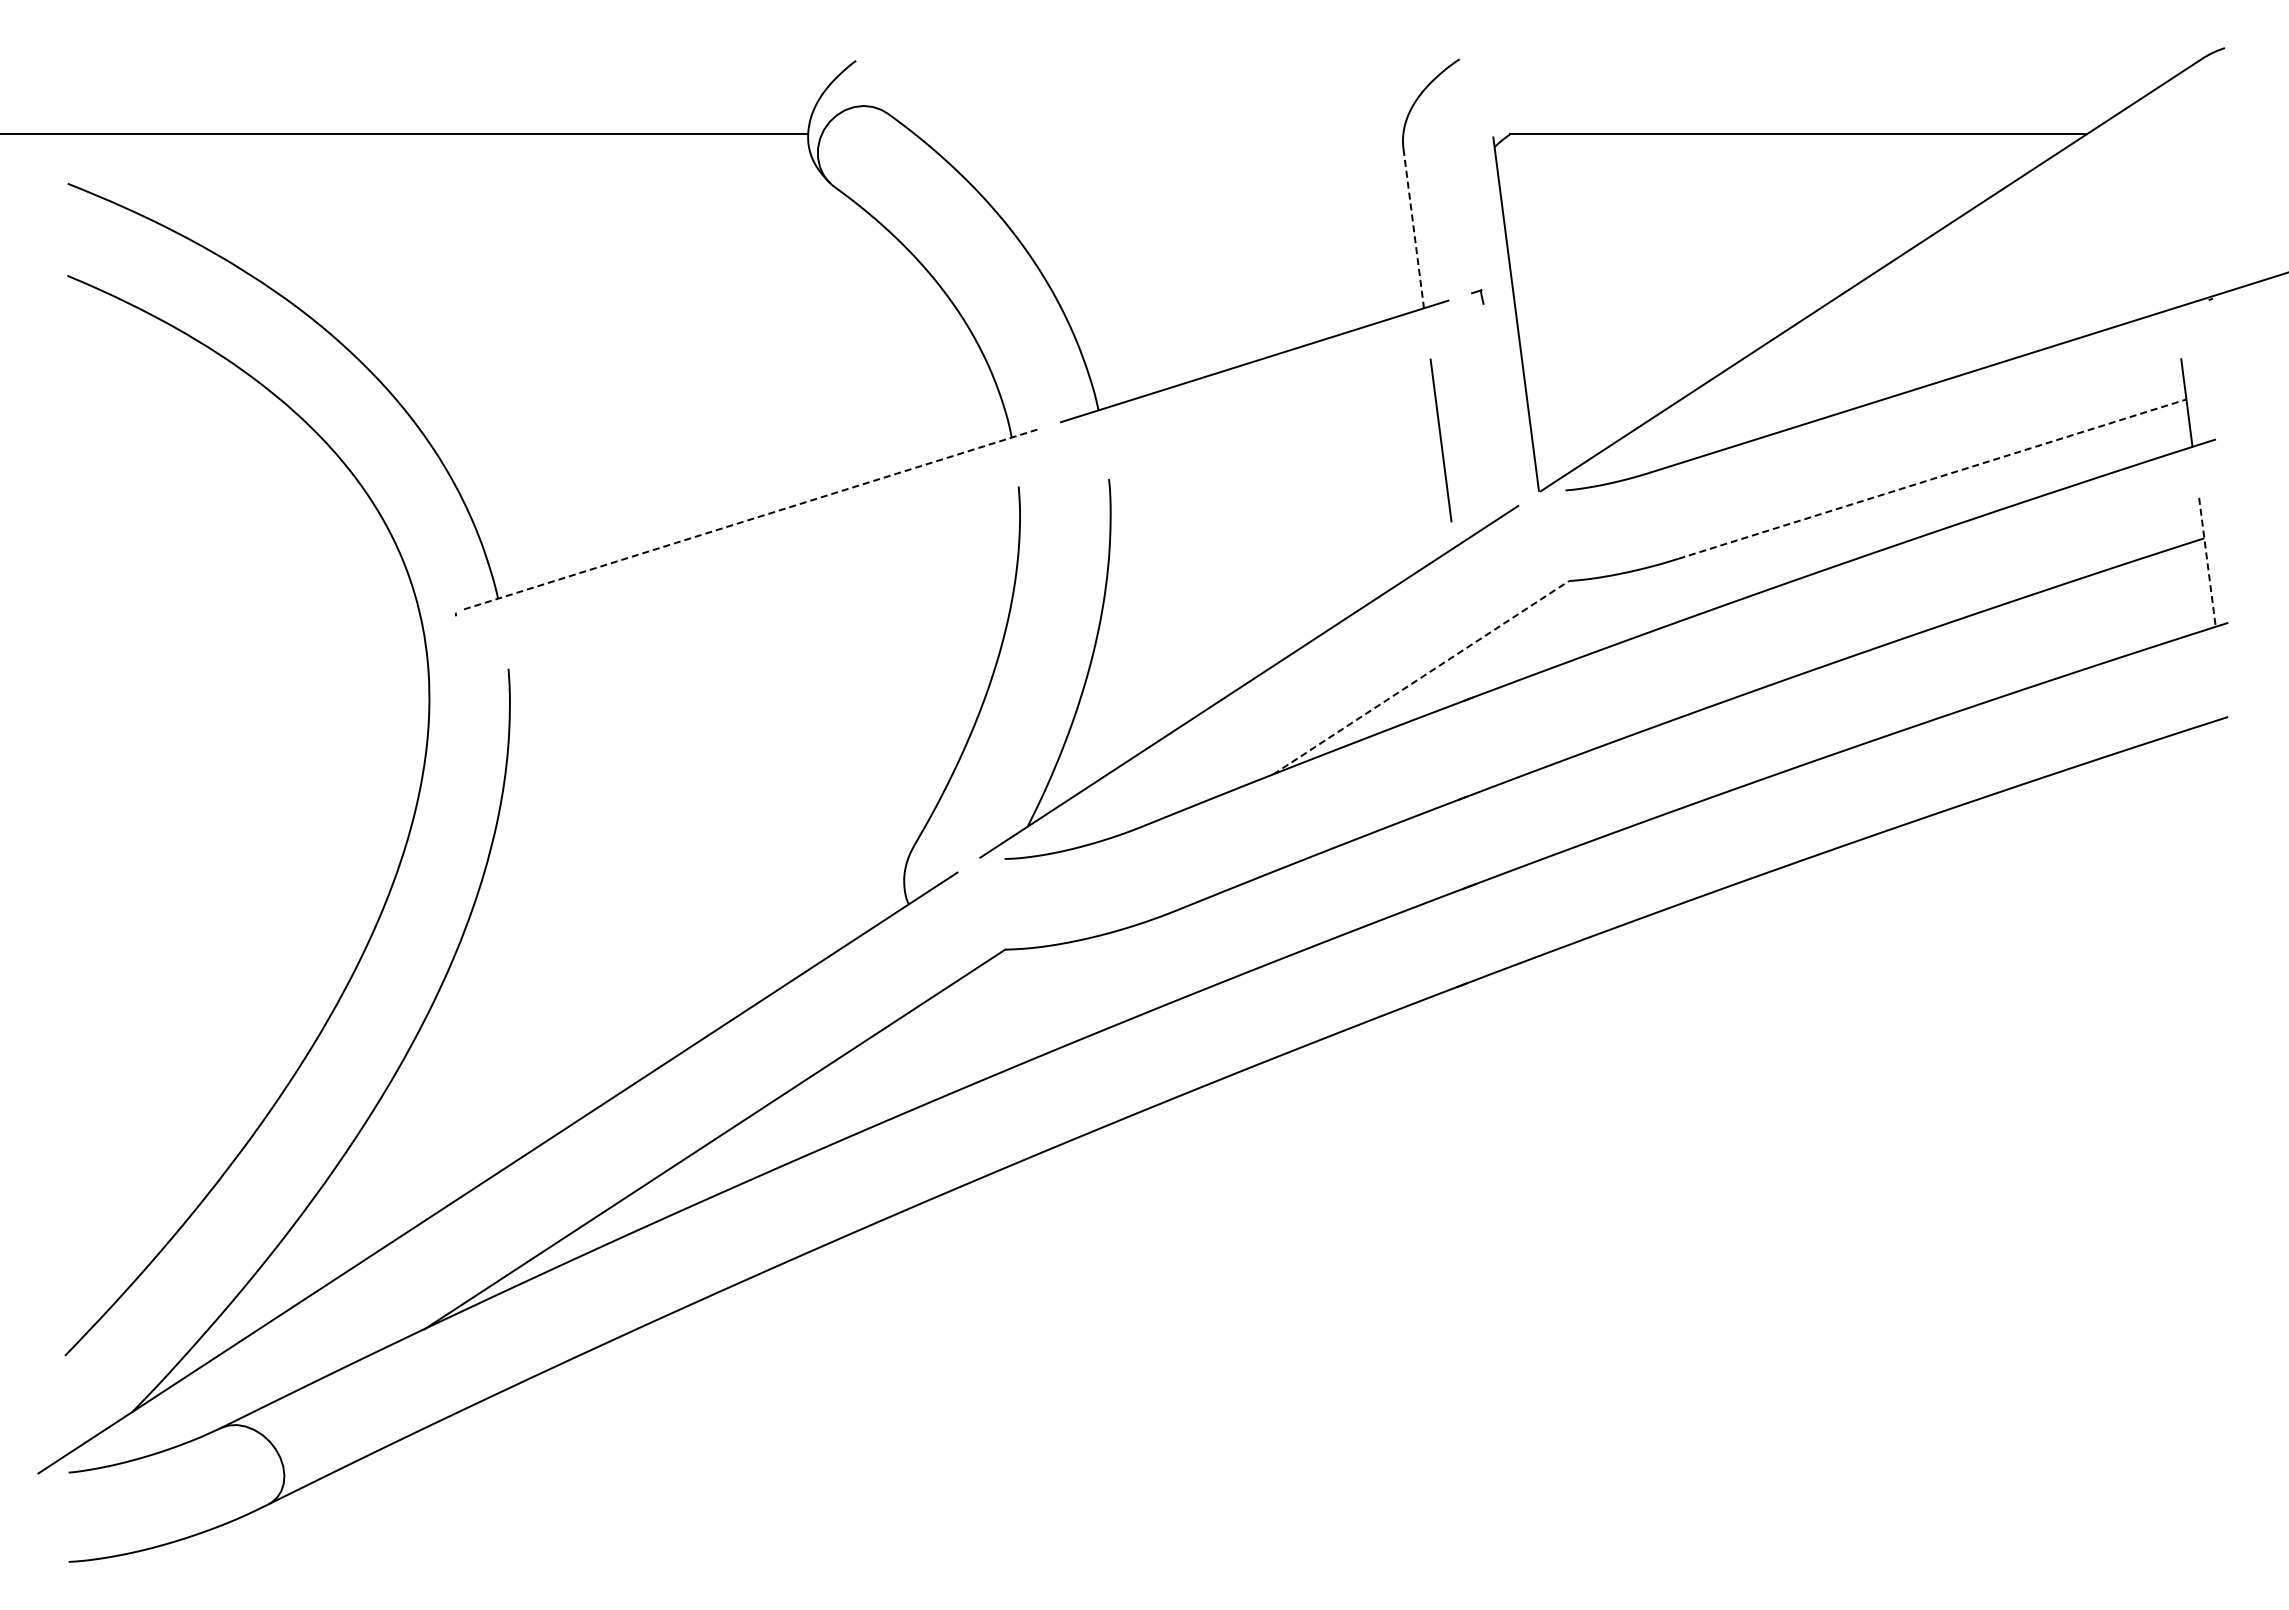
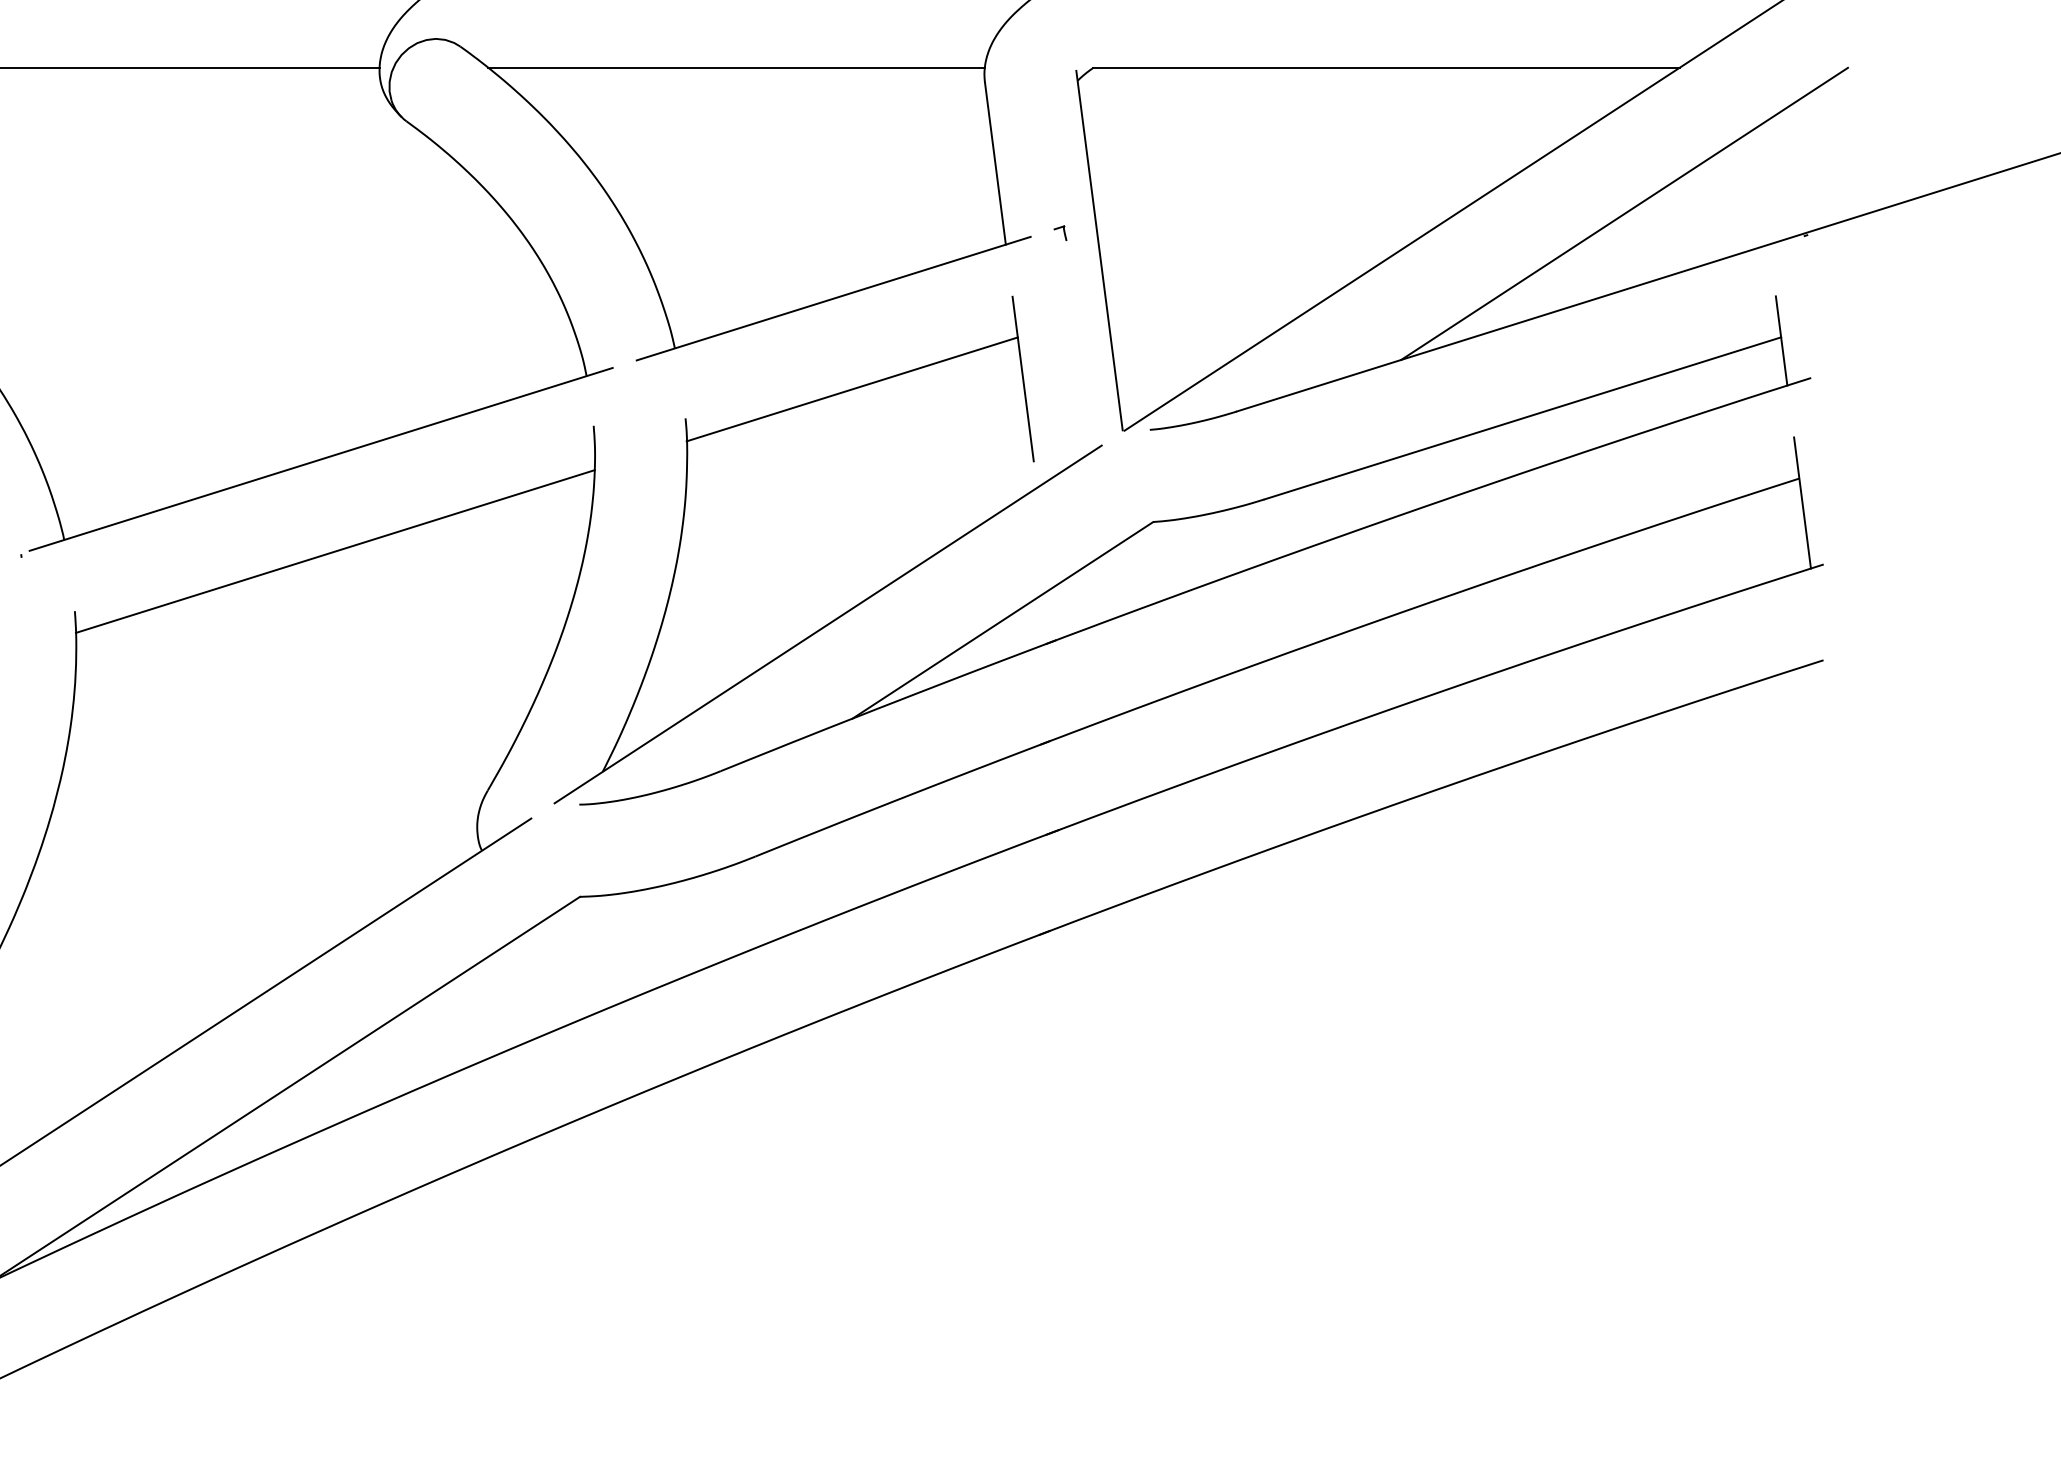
line: (1159, 134) -> (736, 67), added
line: (1413, 229) -> (995, 164), dashed -> solid
line: (2032, 277) -> (1624, 213), added
line: (1272, 450) -> (851, 389), added
line: (1932, 478) -> (1522, 417), dashed -> solid
line: (750, 519) -> (320, 459), dashed -> solid
line: (2207, 562) -> (1802, 503), dashed -> solid
line: (764, 610) -> (335, 551), added
line: (1421, 677) -> (1003, 620), dashed -> solid

